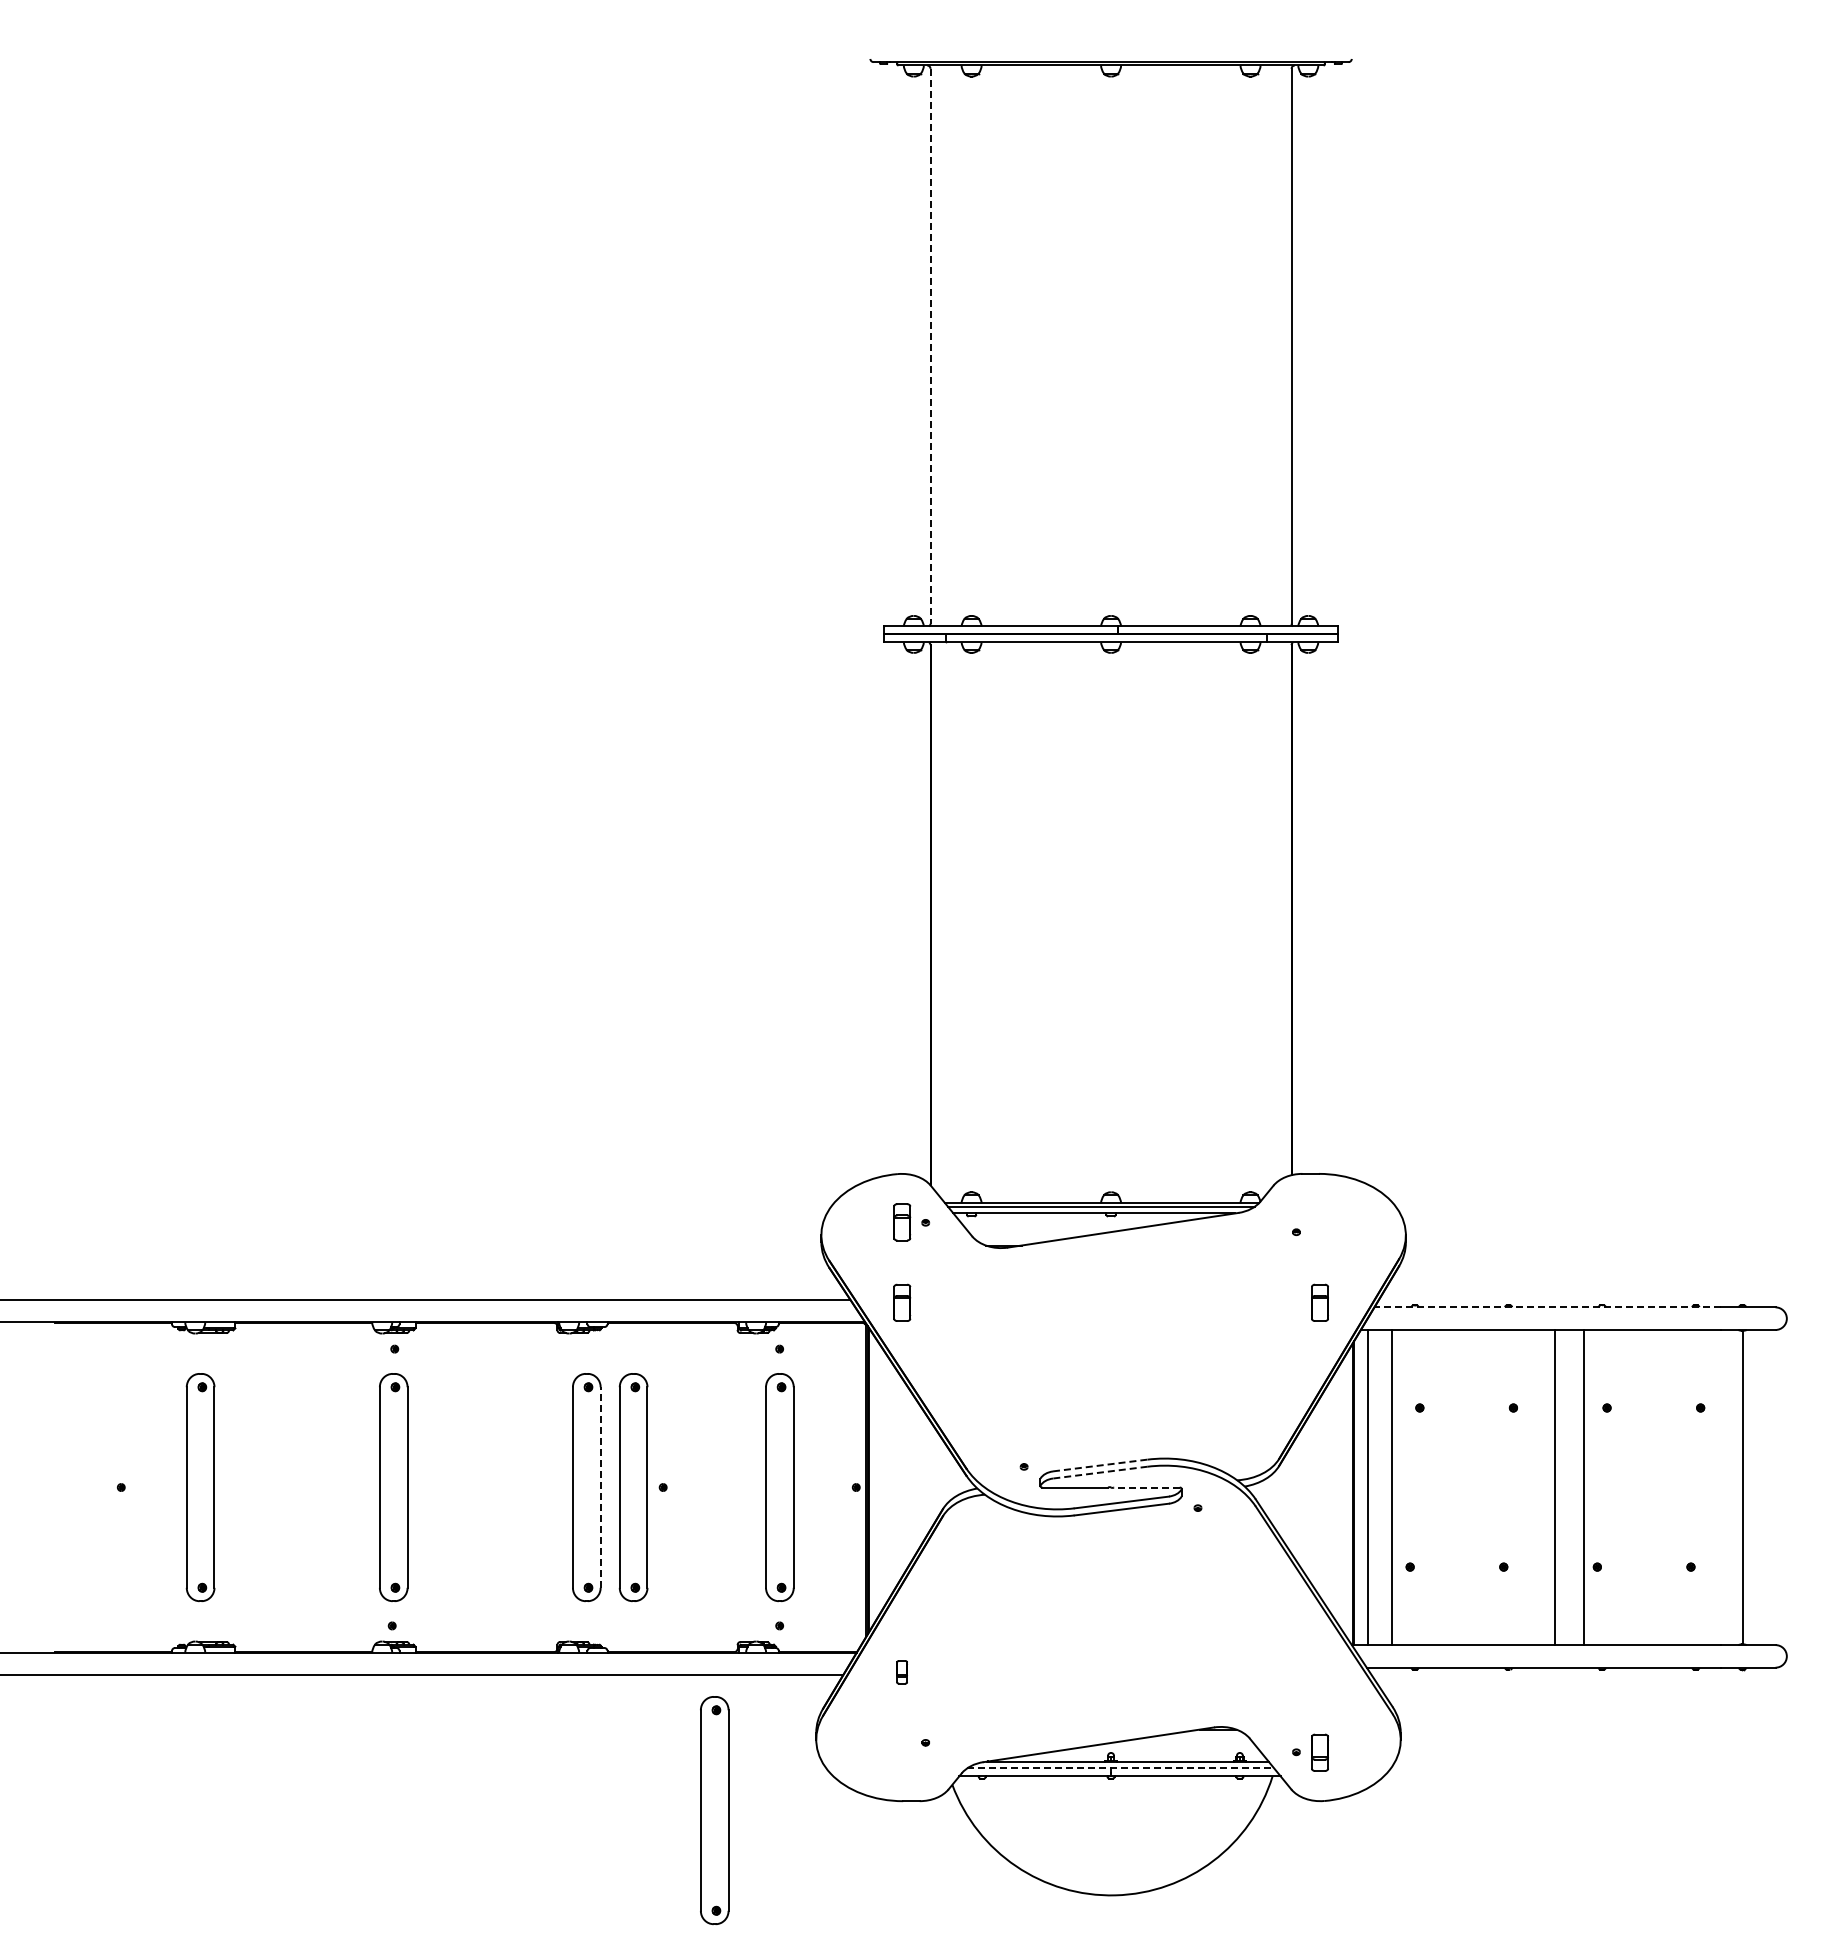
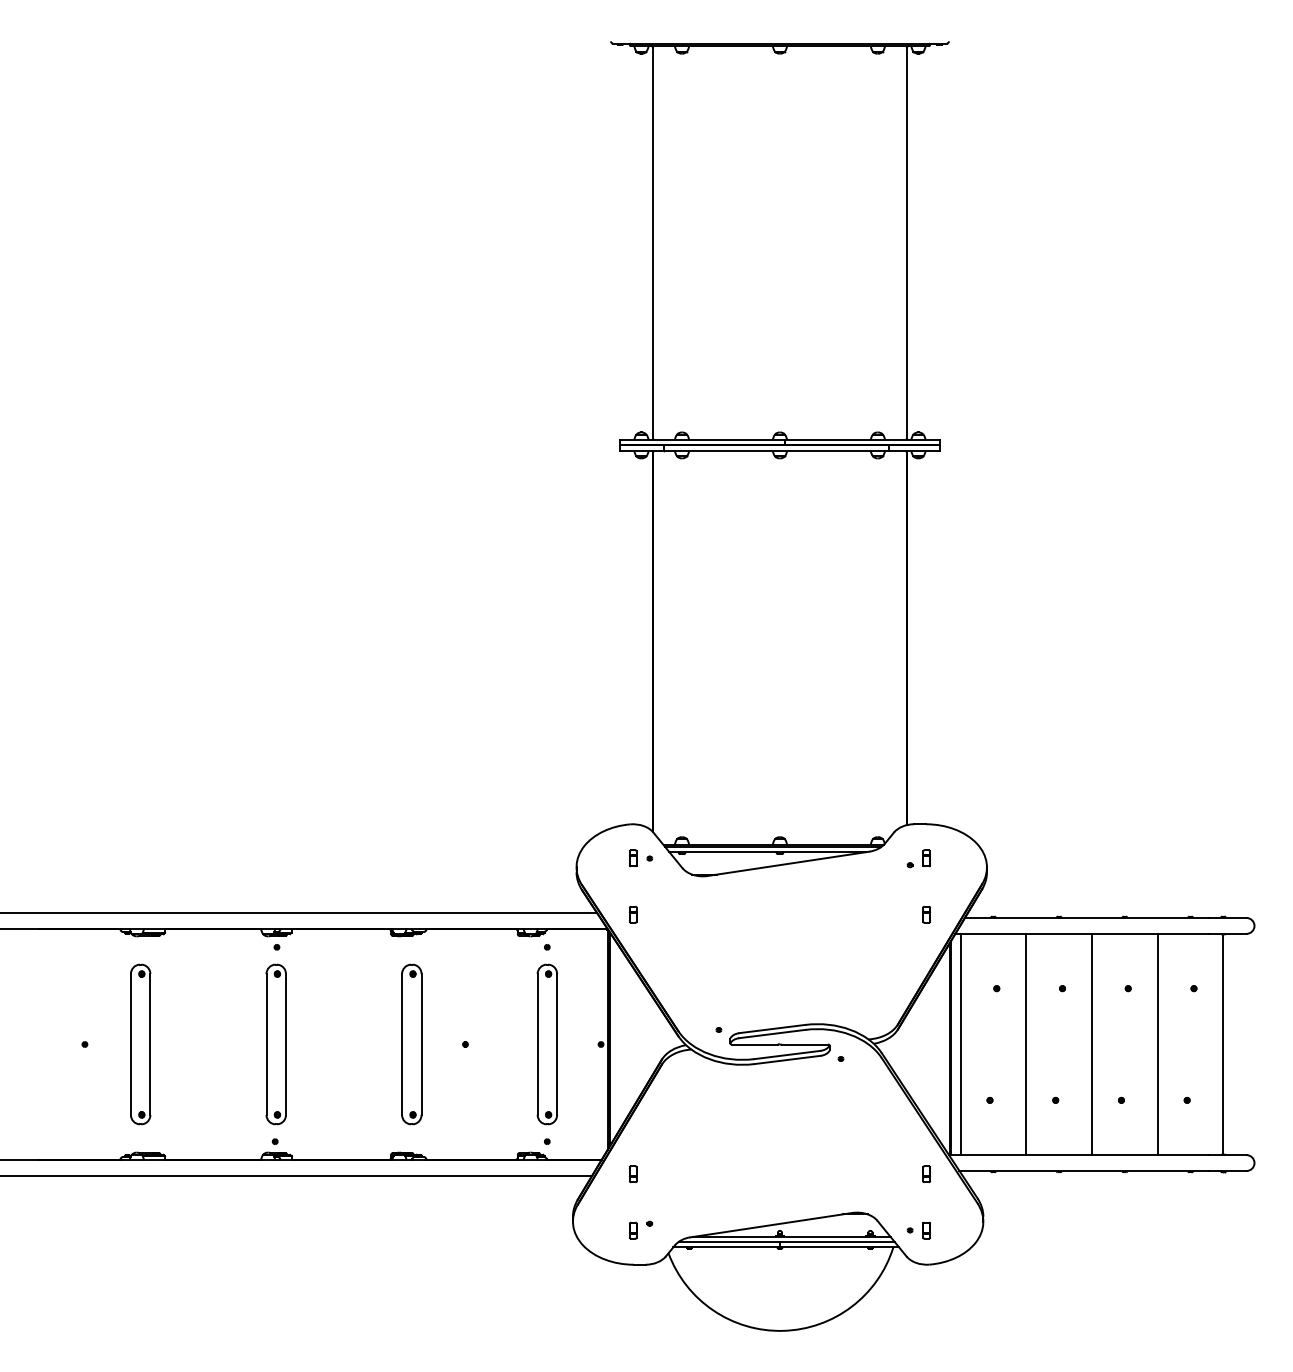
line: (930, 346) -> (653, 243), dashed -> solid
part: (901, 1222) -> (632, 858), size x0.62
part: (1319, 1222) -> (926, 858), added
part: (901, 1302) -> (632, 914), size x0.62
part: (1319, 1302) -> (926, 914), size x0.62
line: (1547, 1307) -> (1086, 918), dashed -> solid
line: (1100, 1465) -> (772, 1029), dashed -> solid
line: (1100, 1472) -> (772, 1033), dashed -> solid
line: (600, 1487) -> (421, 1044), dashed -> solid
part: (633, 1487) -> (444, 1044), removed
line: (1146, 1487) -> (804, 1044), dashed -> solid
line: (1391, 1487) -> (1026, 1044), moved
line: (1584, 1487) -> (1158, 1044), moved
part: (1319, 1672) -> (926, 1174), added
part: (901, 1752) -> (632, 1230), added
part: (1319, 1752) -> (926, 1230), size x0.62
line: (1121, 1768) -> (787, 1241), dashed -> solid
part: (714, 1810) -> (501, 1271), removed

